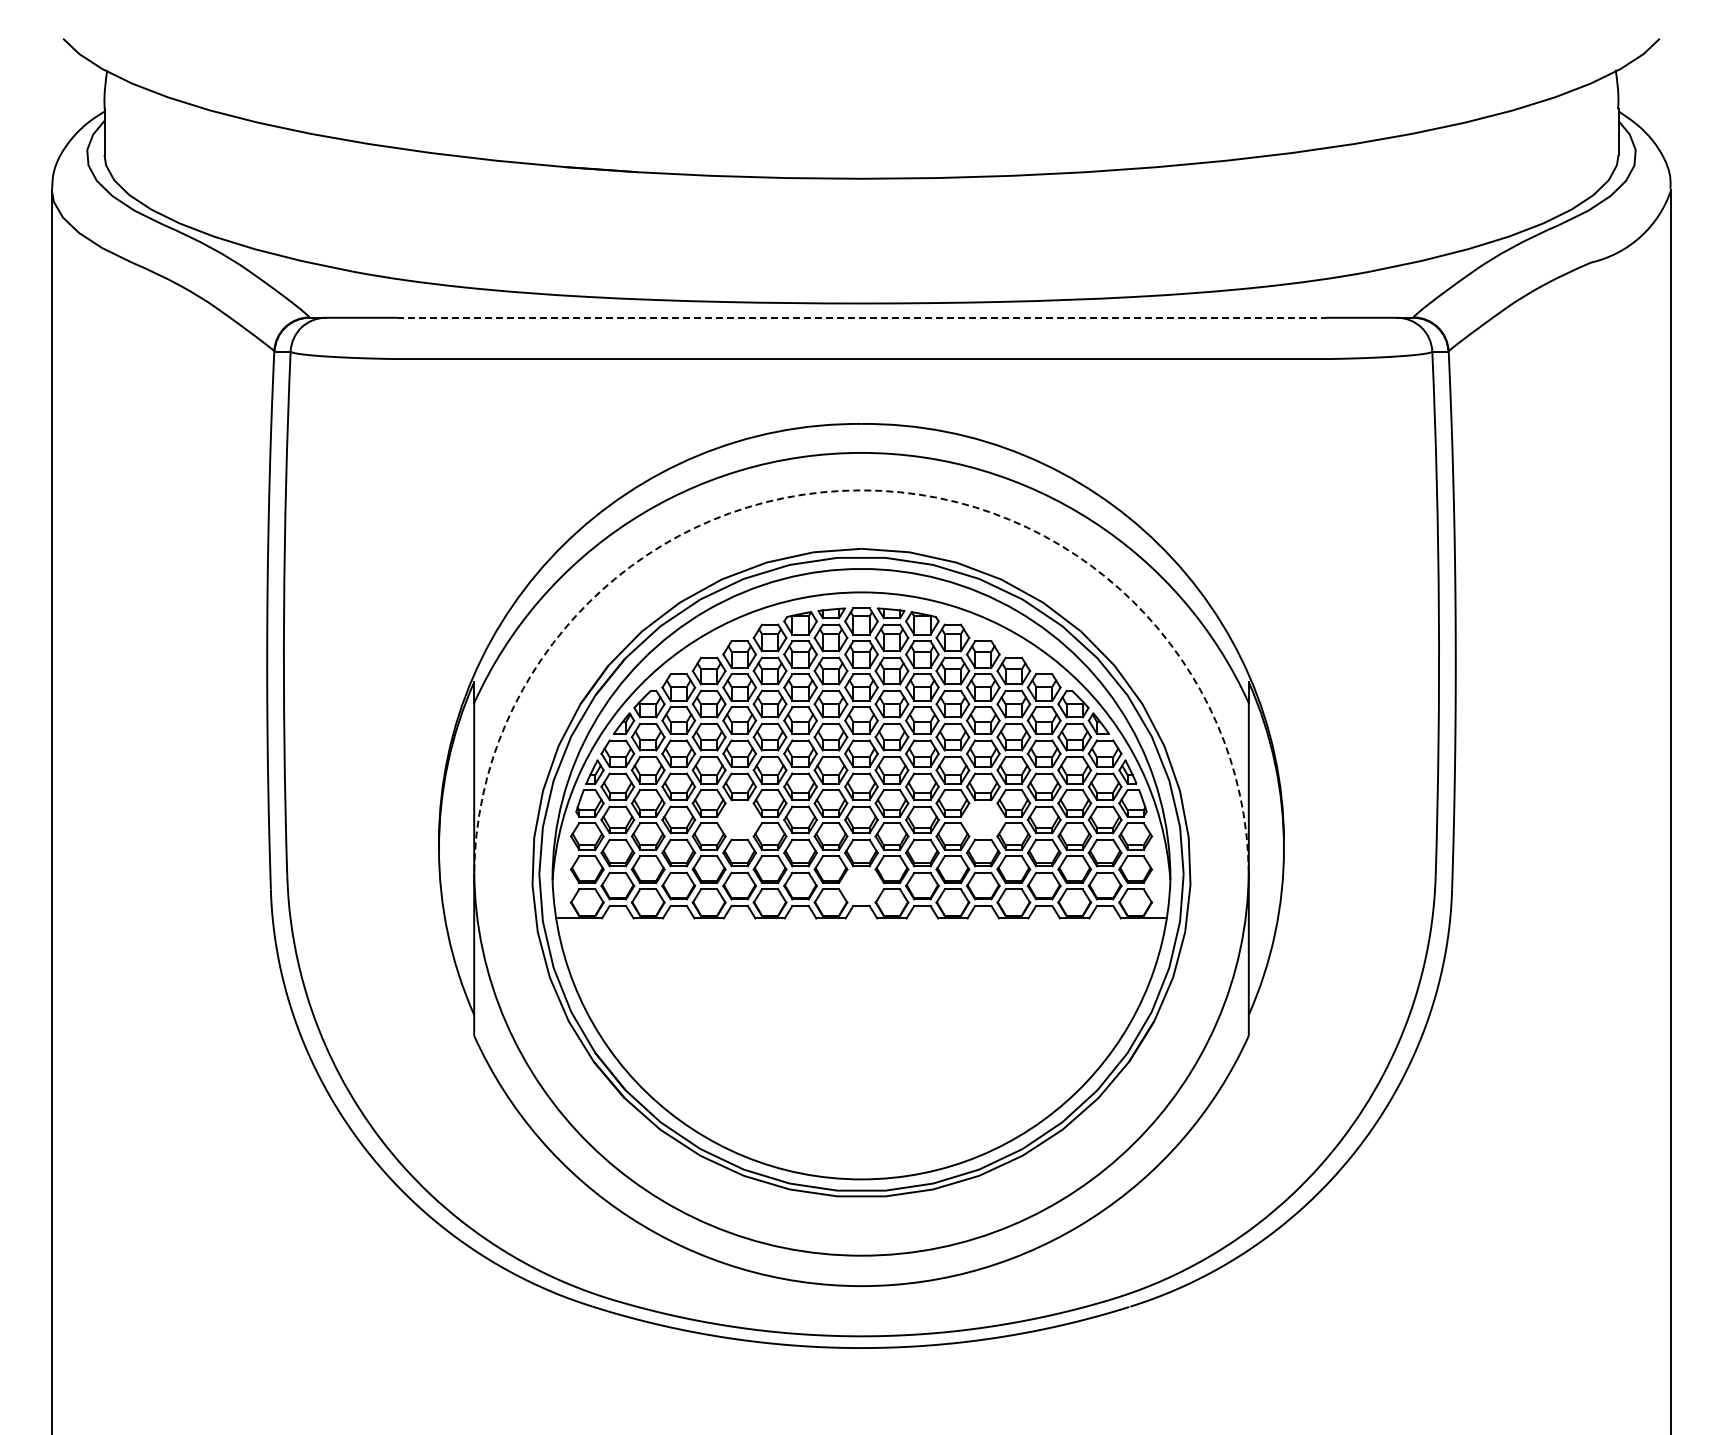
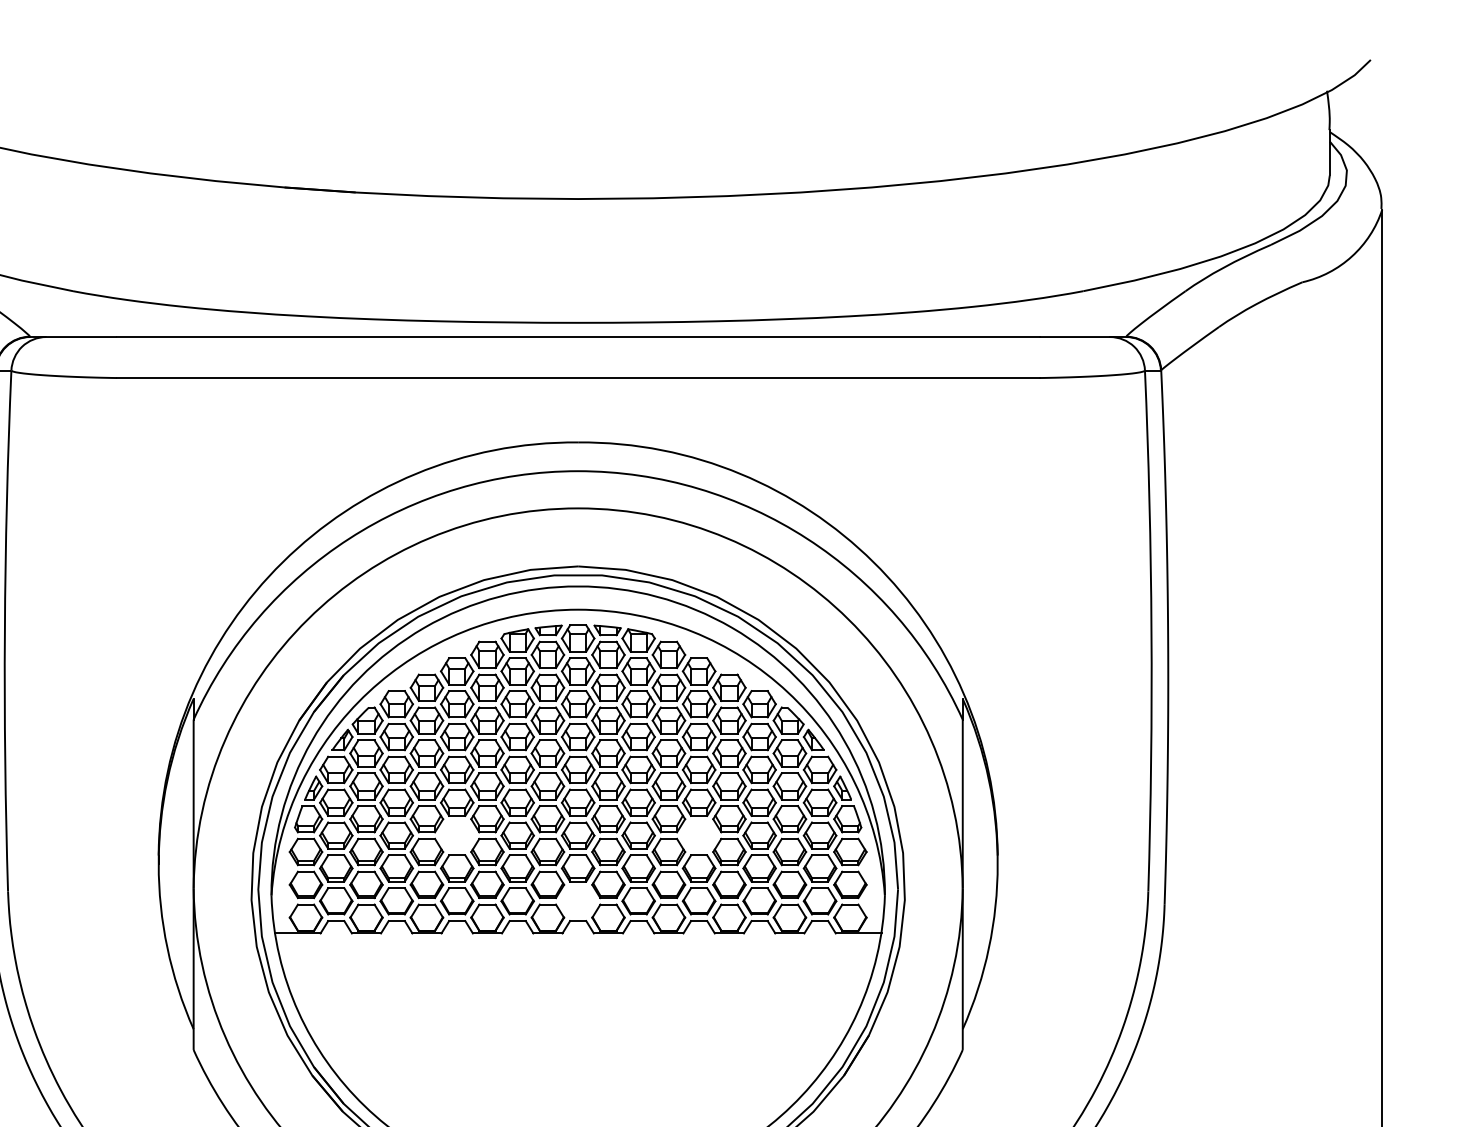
line: (861, 317) -> (578, 336), dashed -> solid
arc: (861, 490) -> (578, 508), dashed -> solid

